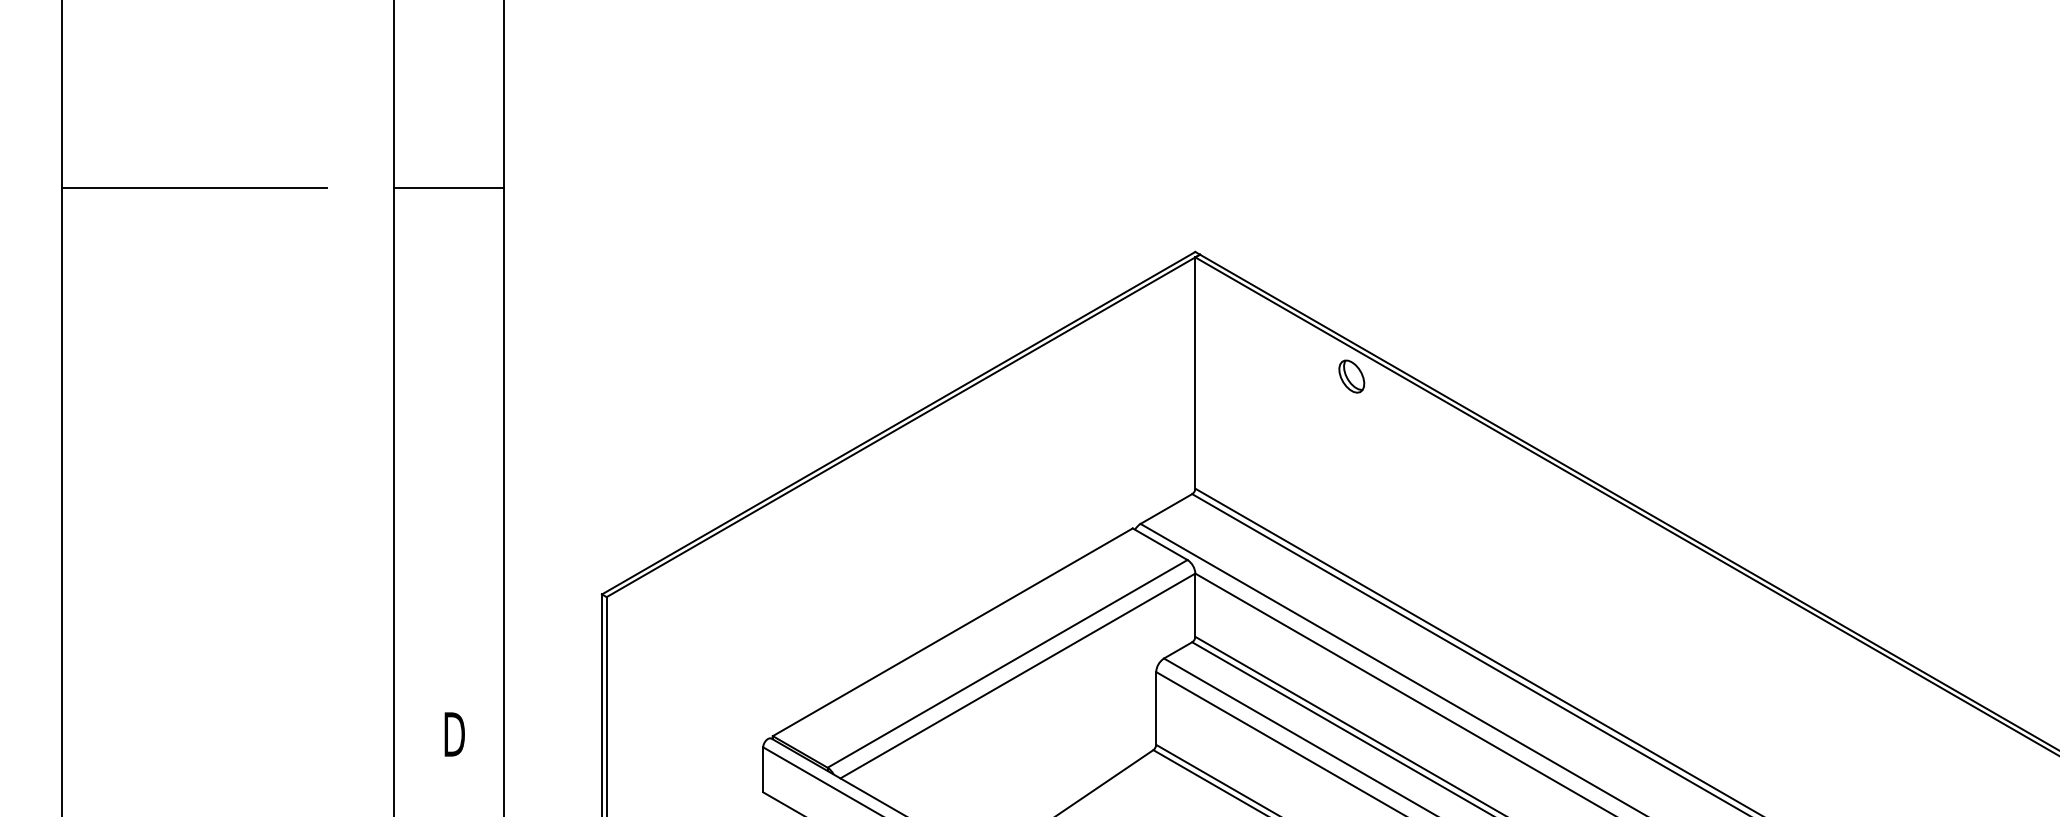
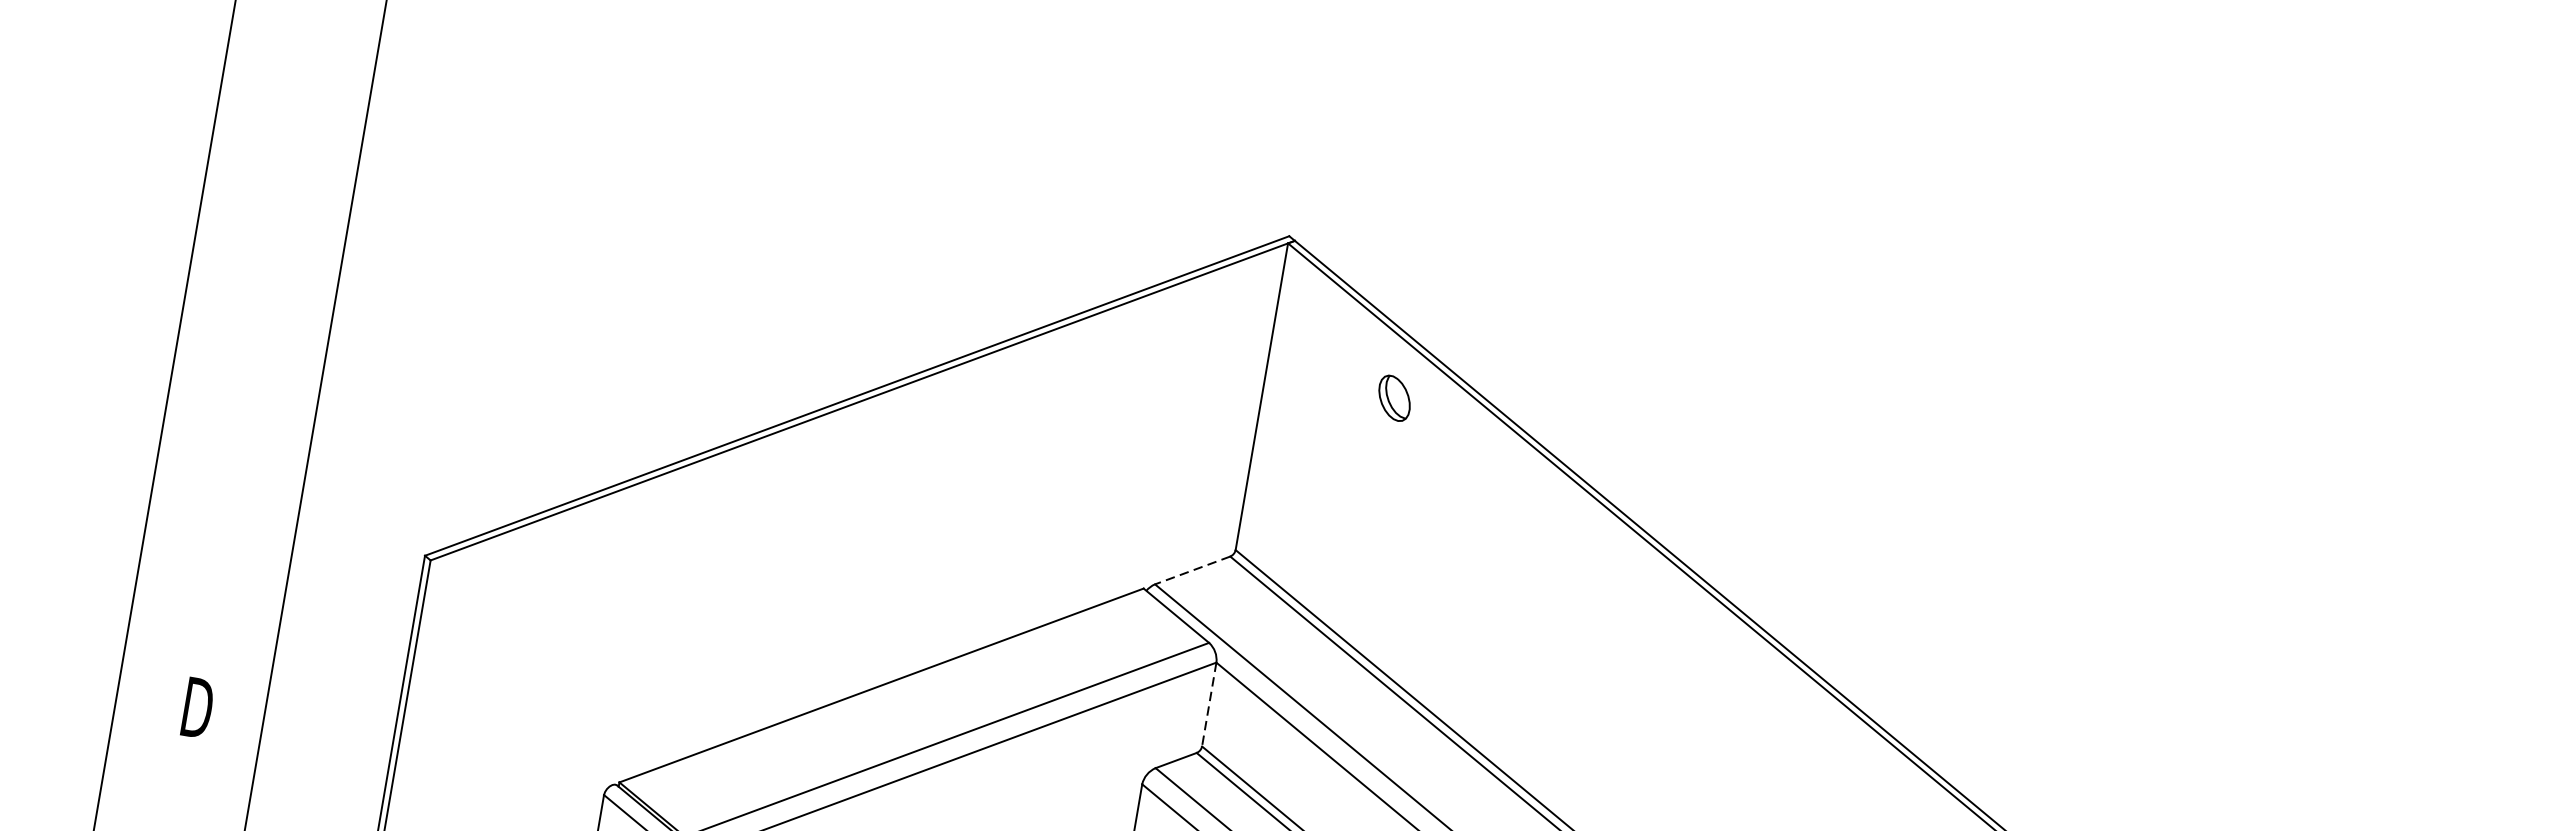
part: (1351, 376) -> (1394, 398), moved
line: (1166, 509) -> (1192, 571), solid -> dashed
line: (1195, 605) -> (1209, 704), solid -> dashed

